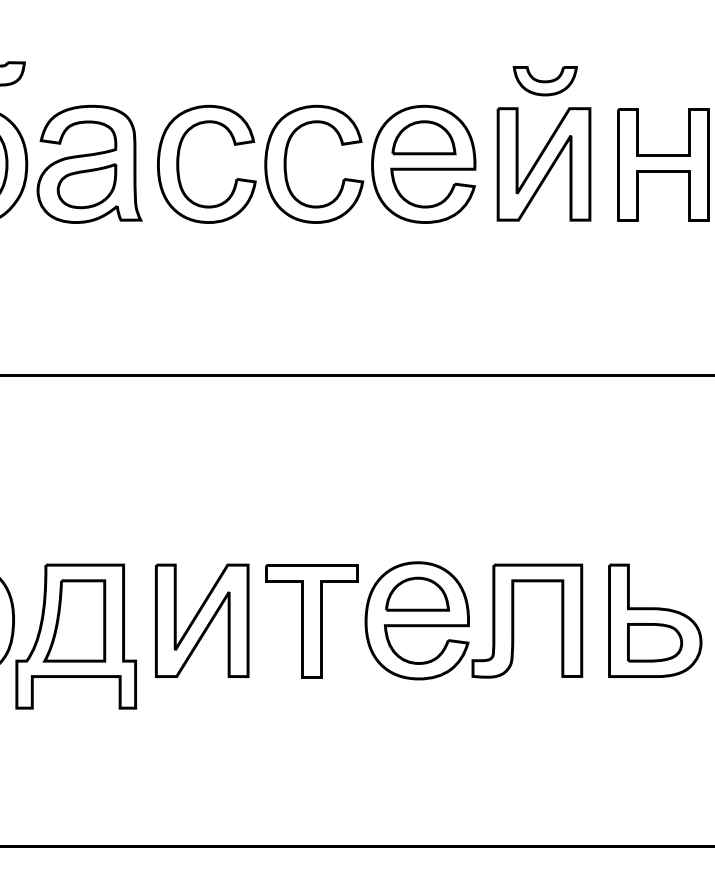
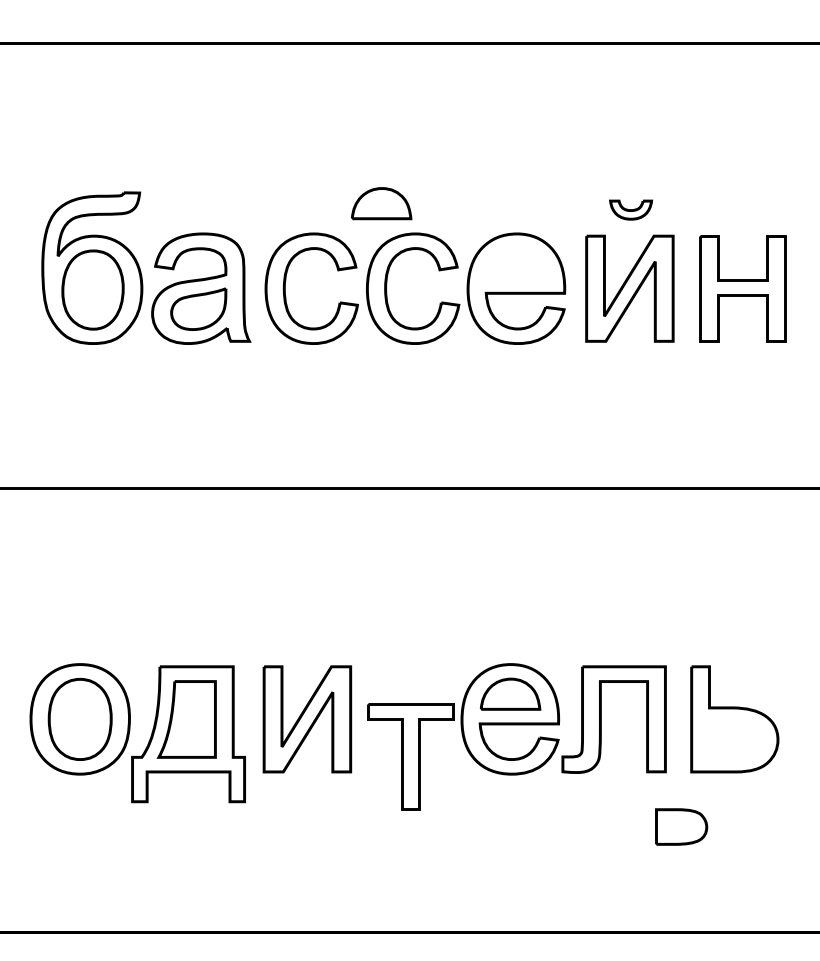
part: (544, 80) -> (630, 209), size x0.7
part: (423, 137) -> (381, 203), moved
part: (311, 621) -> (410, 756), moved
part: (654, 642) -> (681, 826), moved

